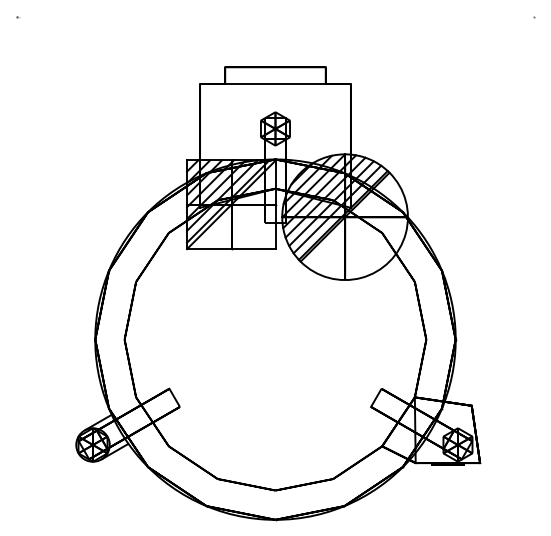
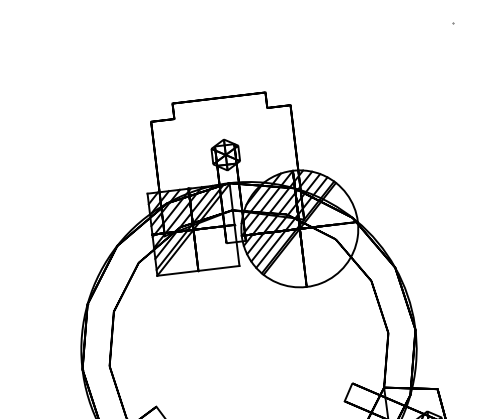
line: (275, 84) -> (220, 113), removed

